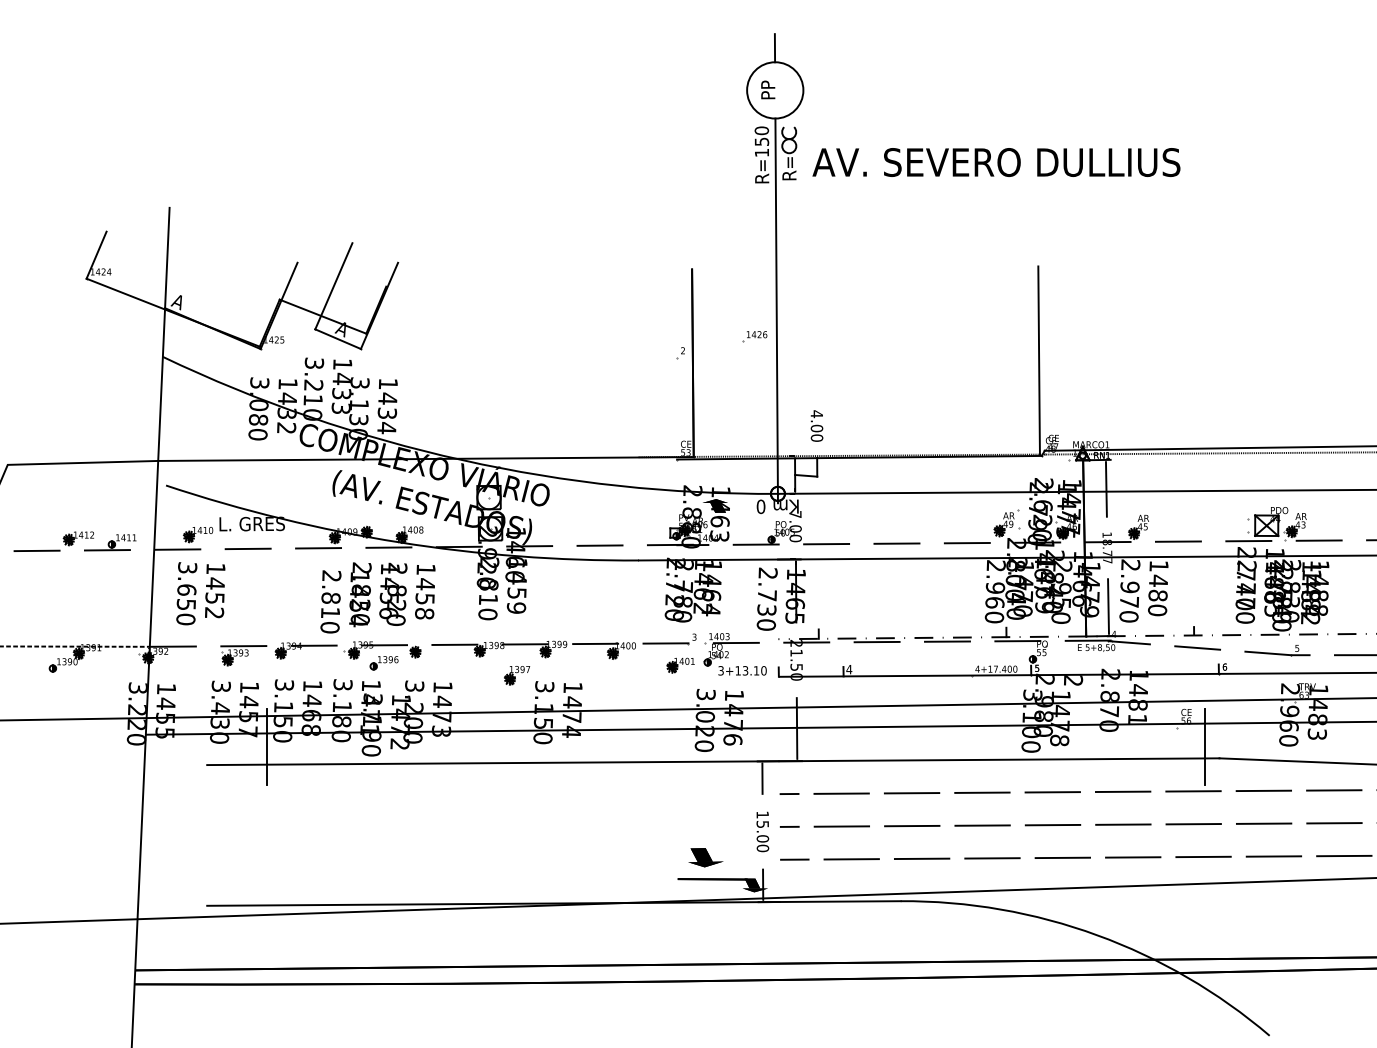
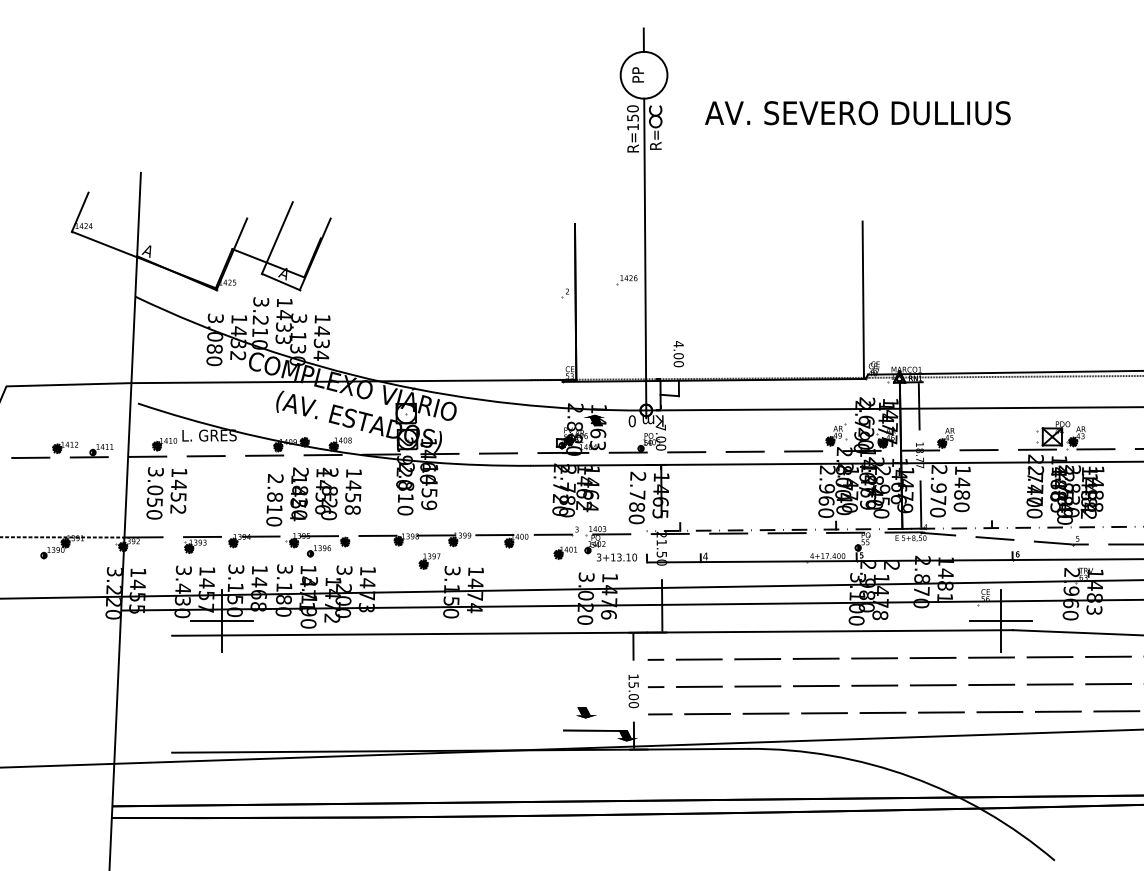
text: (996, 162) -> (857, 113), moved
text: (187, 590) -> (155, 490), 3.650 -> 3.050
text: (767, 609) -> (637, 506), 2.730 -> 2.780
line: (266, 746) -> (221, 620), added
line: (1205, 746) -> (1001, 620), added
part: (705, 857) -> (586, 712), size x0.71

